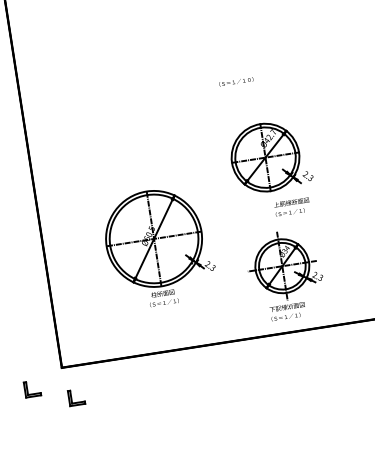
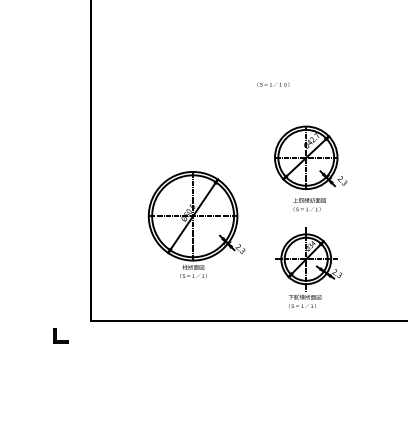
text: (236, 81) -> (273, 84), moved
text: (292, 206) -> (309, 204), moved
part: (75, 397) -> (99, 349), removed

